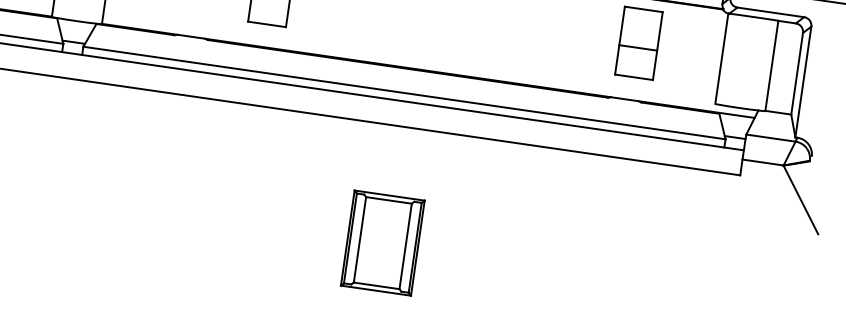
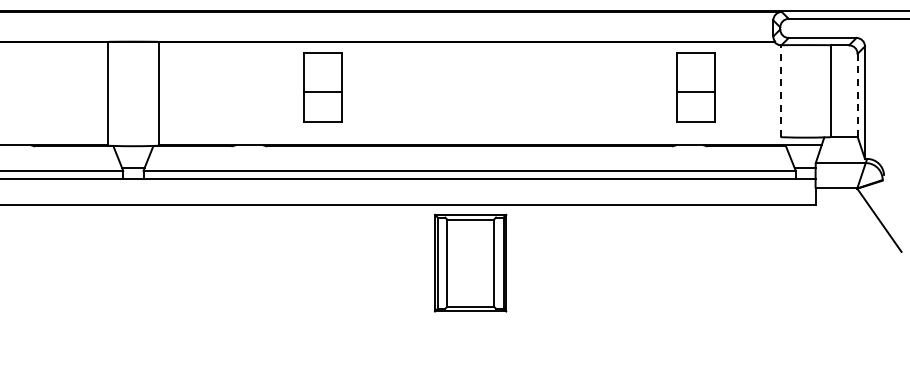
line: (721, 59) -> (780, 91), solid -> dashed
line: (797, 73) -> (857, 95), solid -> dashed
part: (382, 242) -> (470, 262), moved

